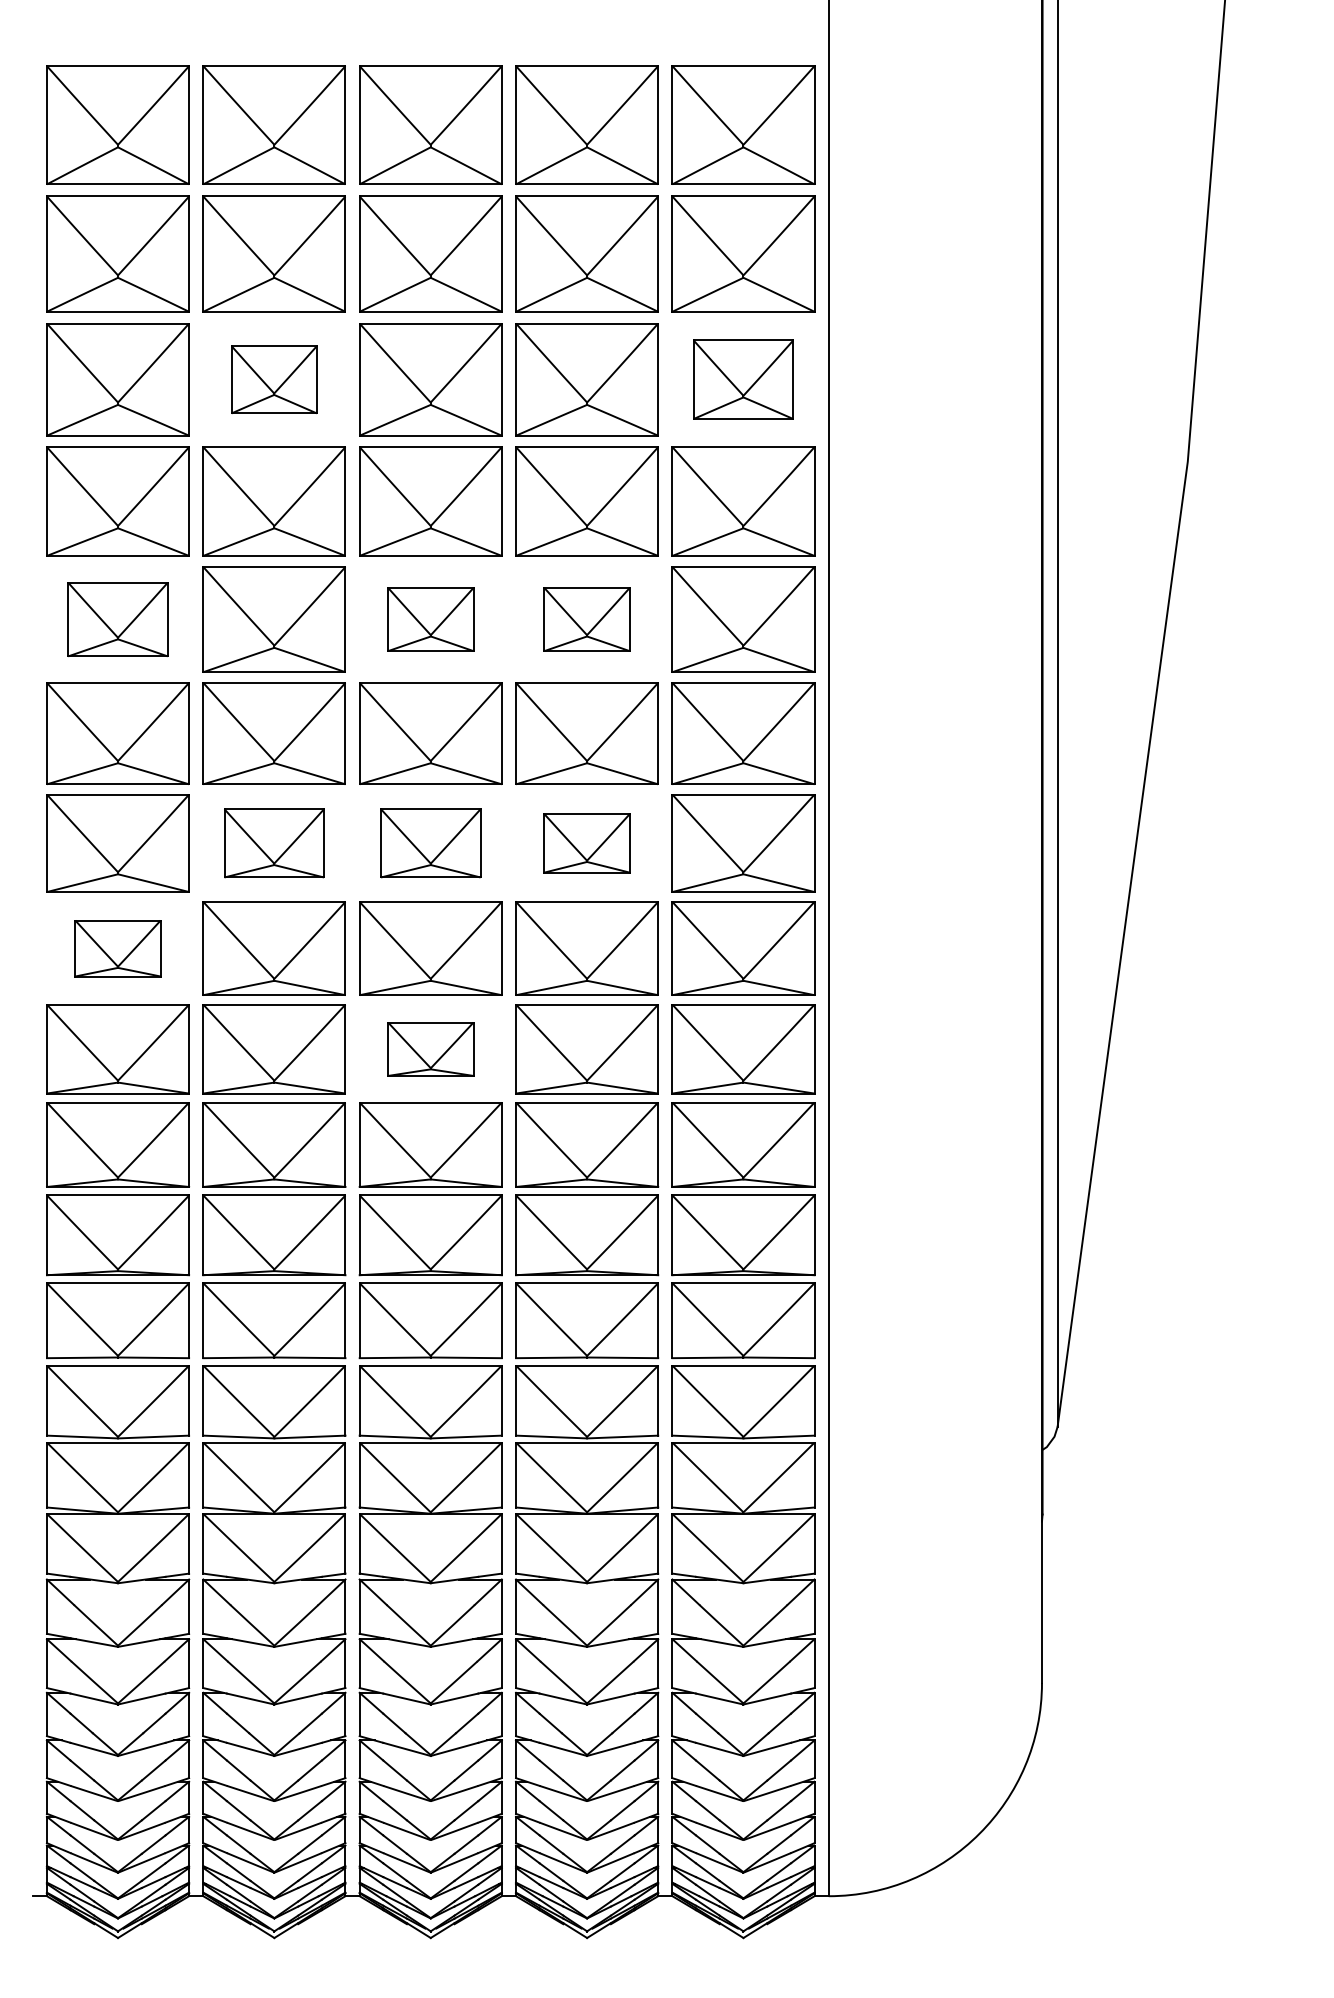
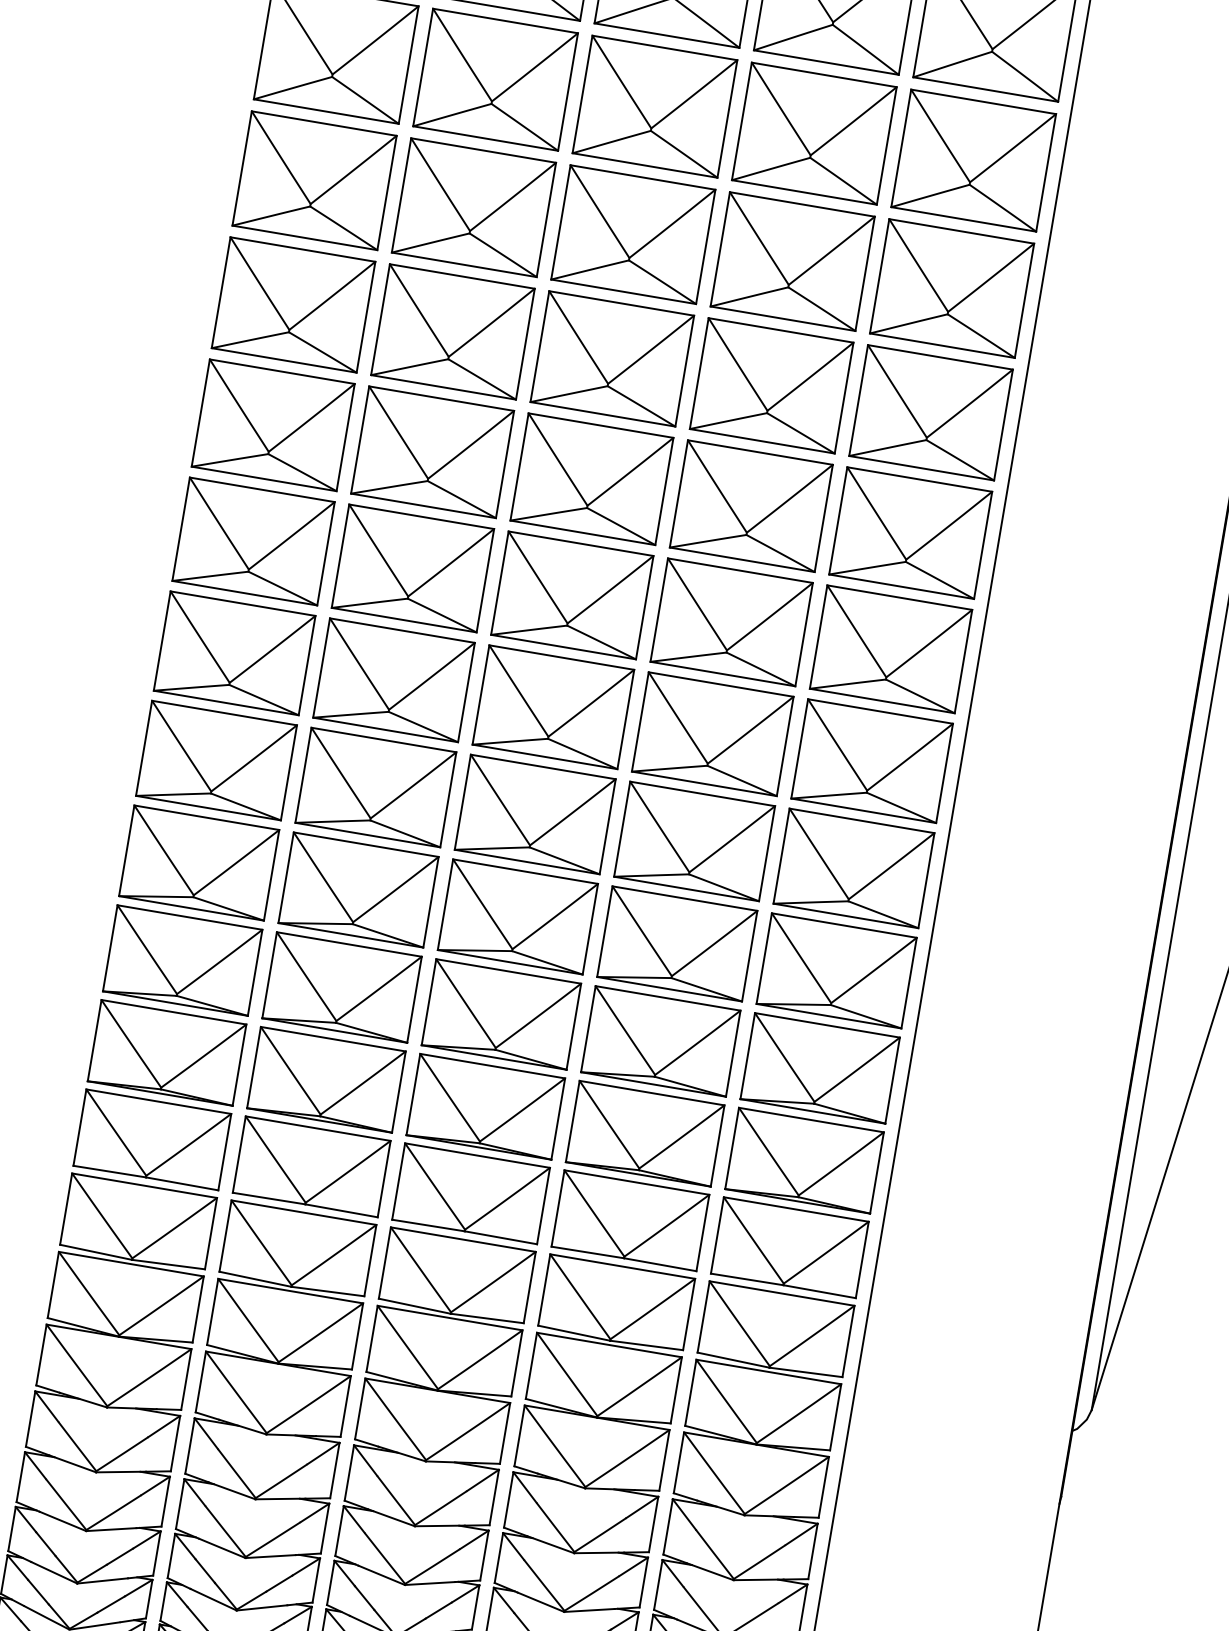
part: (273, 379) -> (473, 207), size x1.67
part: (743, 379) -> (952, 288), size x1.43
part: (117, 619) -> (272, 425), size x1.43
part: (430, 619) -> (591, 479), size x1.67
part: (586, 619) -> (750, 505), size x1.67
part: (273, 843) -> (393, 680), size x1.43
part: (430, 843) -> (553, 707), size x1.43
part: (586, 843) -> (712, 734), size x1.67
part: (117, 948) -> (215, 760), size x1.67
part: (430, 1049) -> (517, 917), size x1.67

